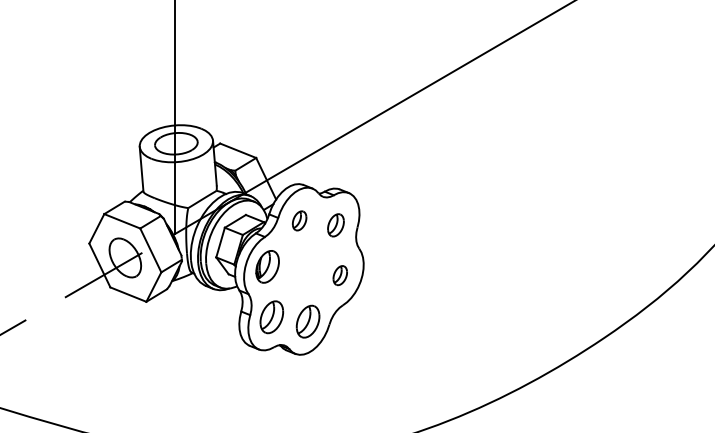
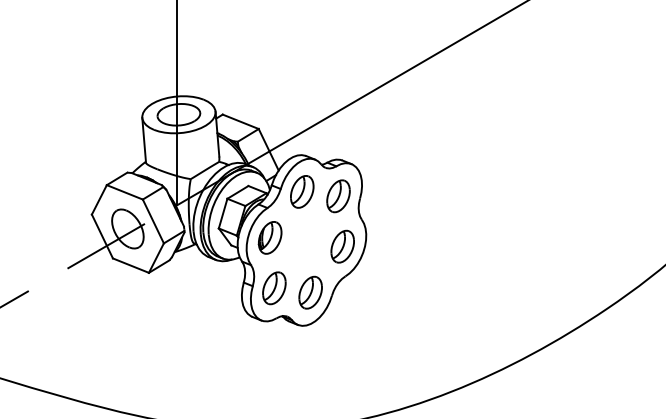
part: (299, 220) -> (302, 191), size x1.67
part: (335, 225) -> (338, 196), size x1.43
part: (340, 275) -> (343, 246), size x1.67

